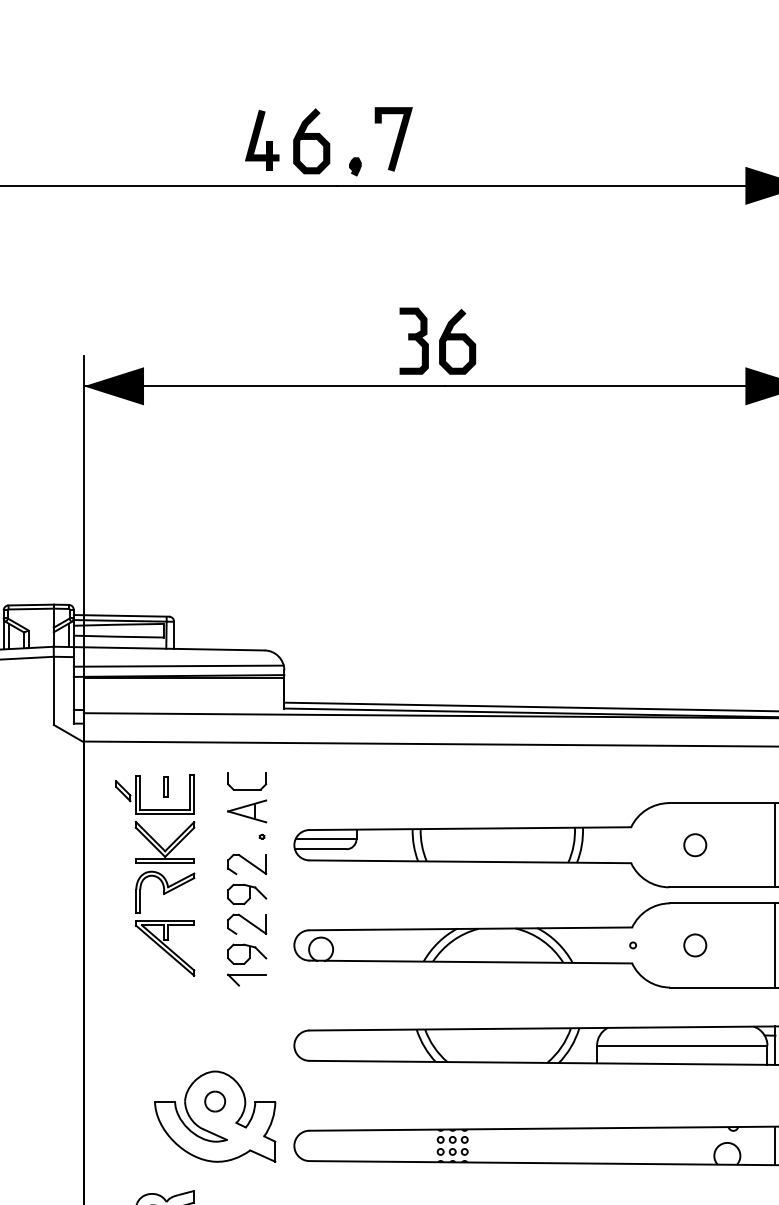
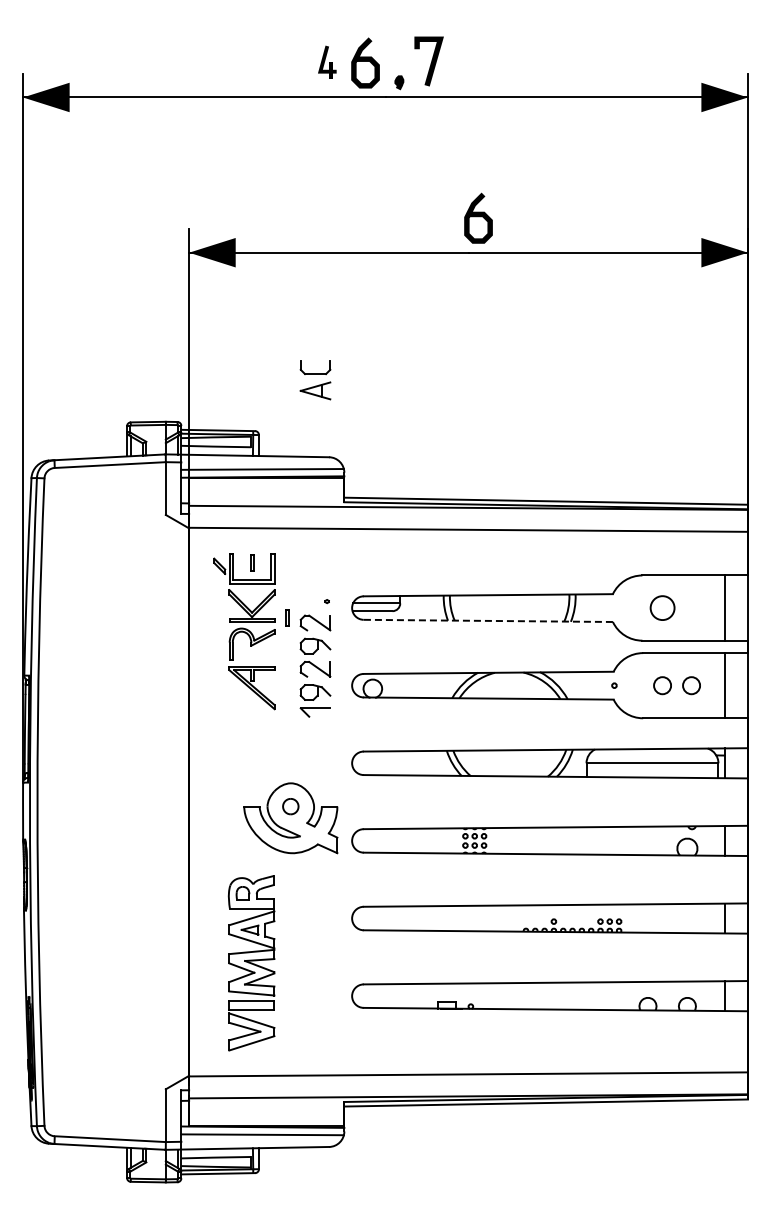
part: (262, 139) -> (327, 61), size x0.7
part: (413, 340) -> (444, 217), removed
part: (247, 797) -> (315, 380), moved
circle: (695, 844) -> (662, 607), size x1.4
part: (210, 857) -> (287, 617), added
line: (470, 861) -> (488, 620), solid -> dashed
circle: (732, 945) -> (691, 685), added

